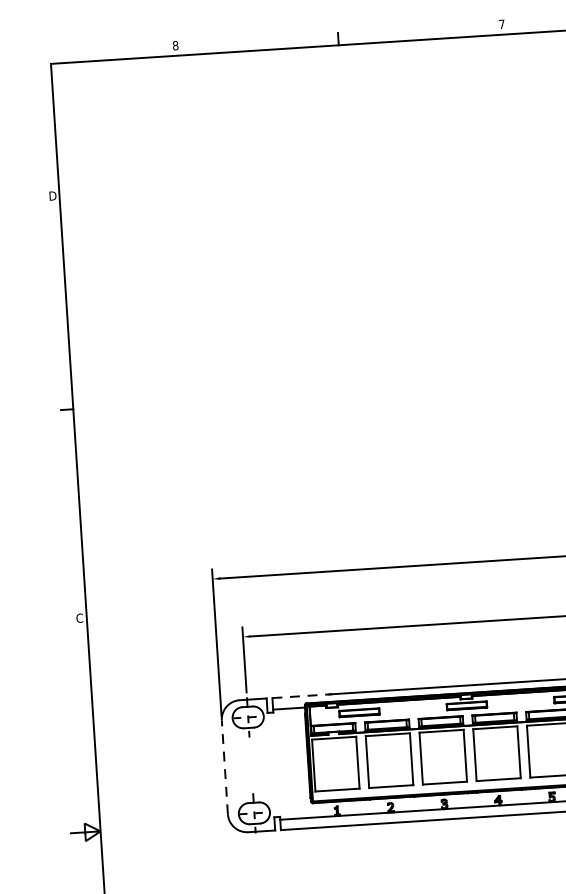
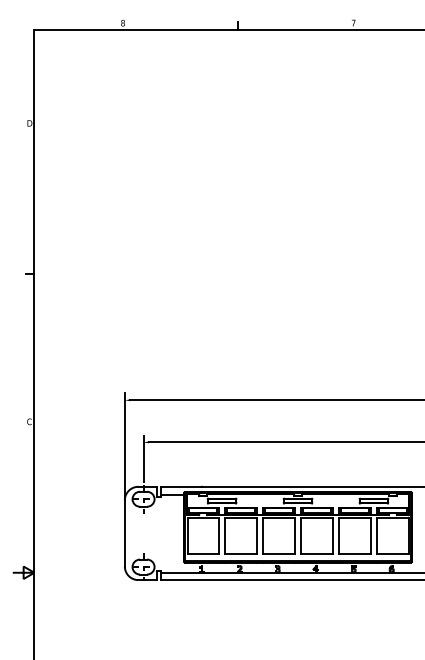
line: (300, 695) -> (181, 486), dashed -> solid
line: (224, 766) -> (124, 532), dashed -> solid

